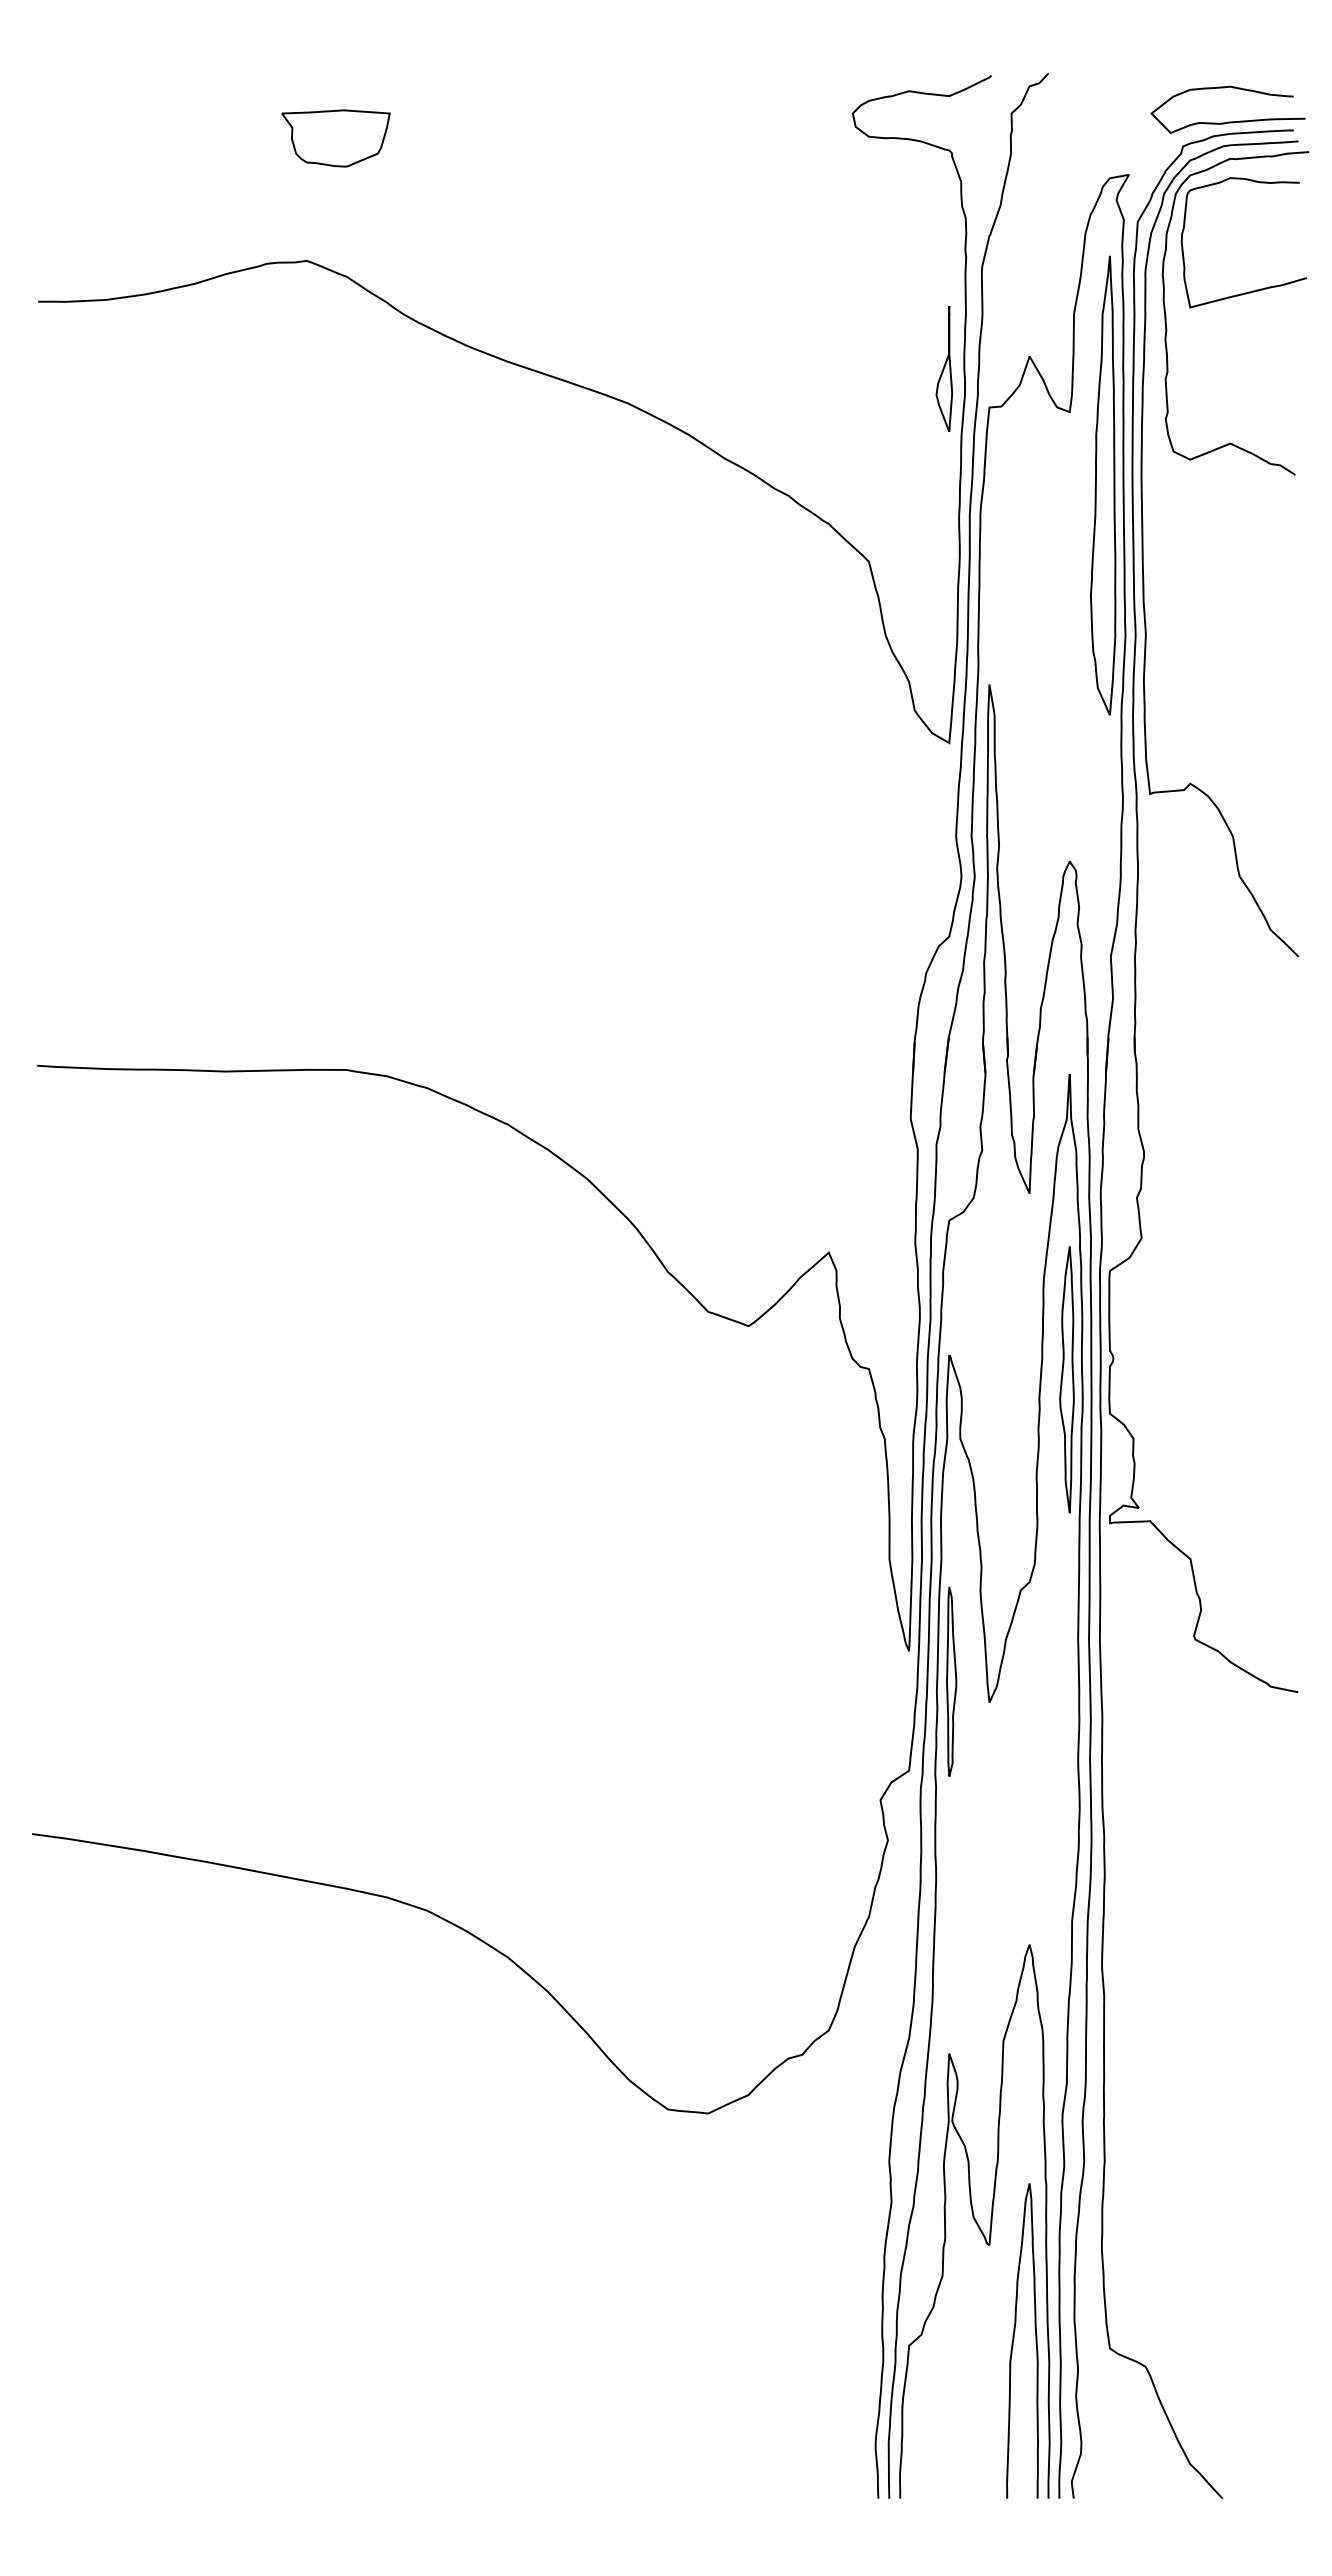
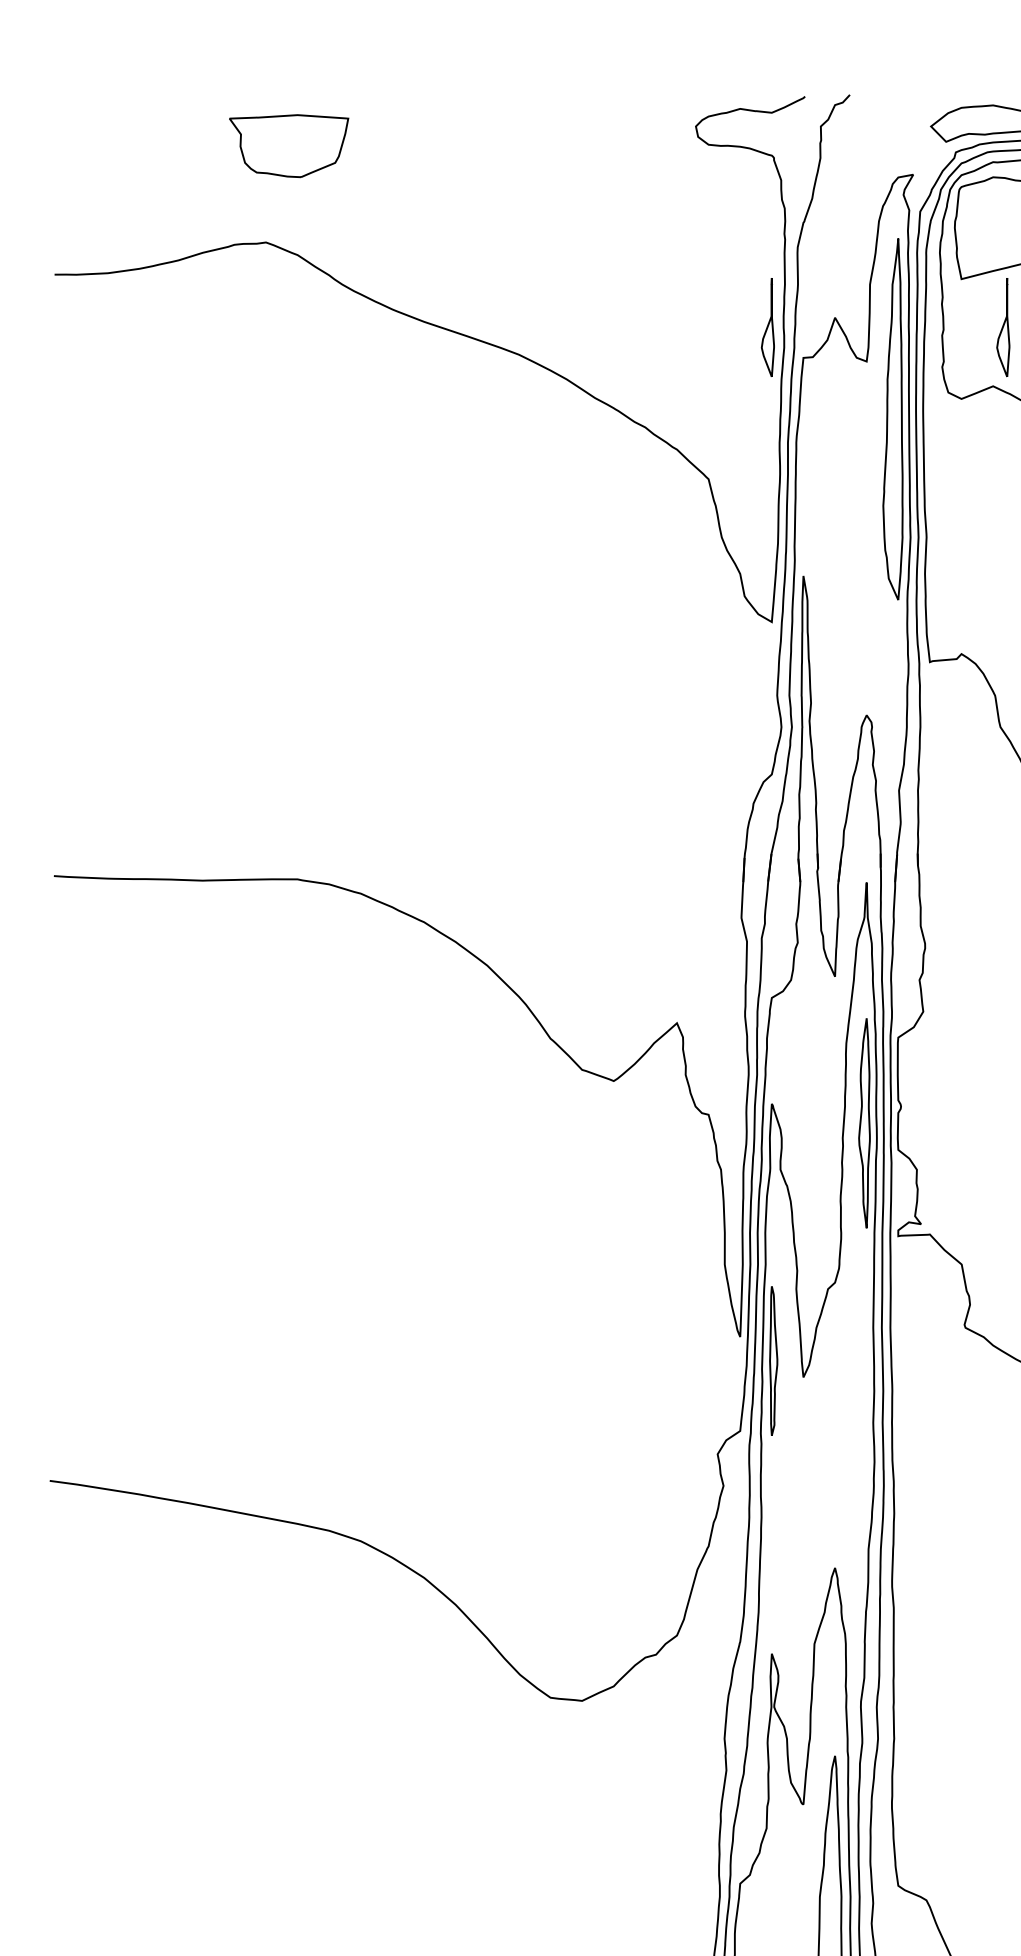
part: (335, 138) -> (288, 146), size x1.4
part: (1242, 368) -> (1002, 327), added

